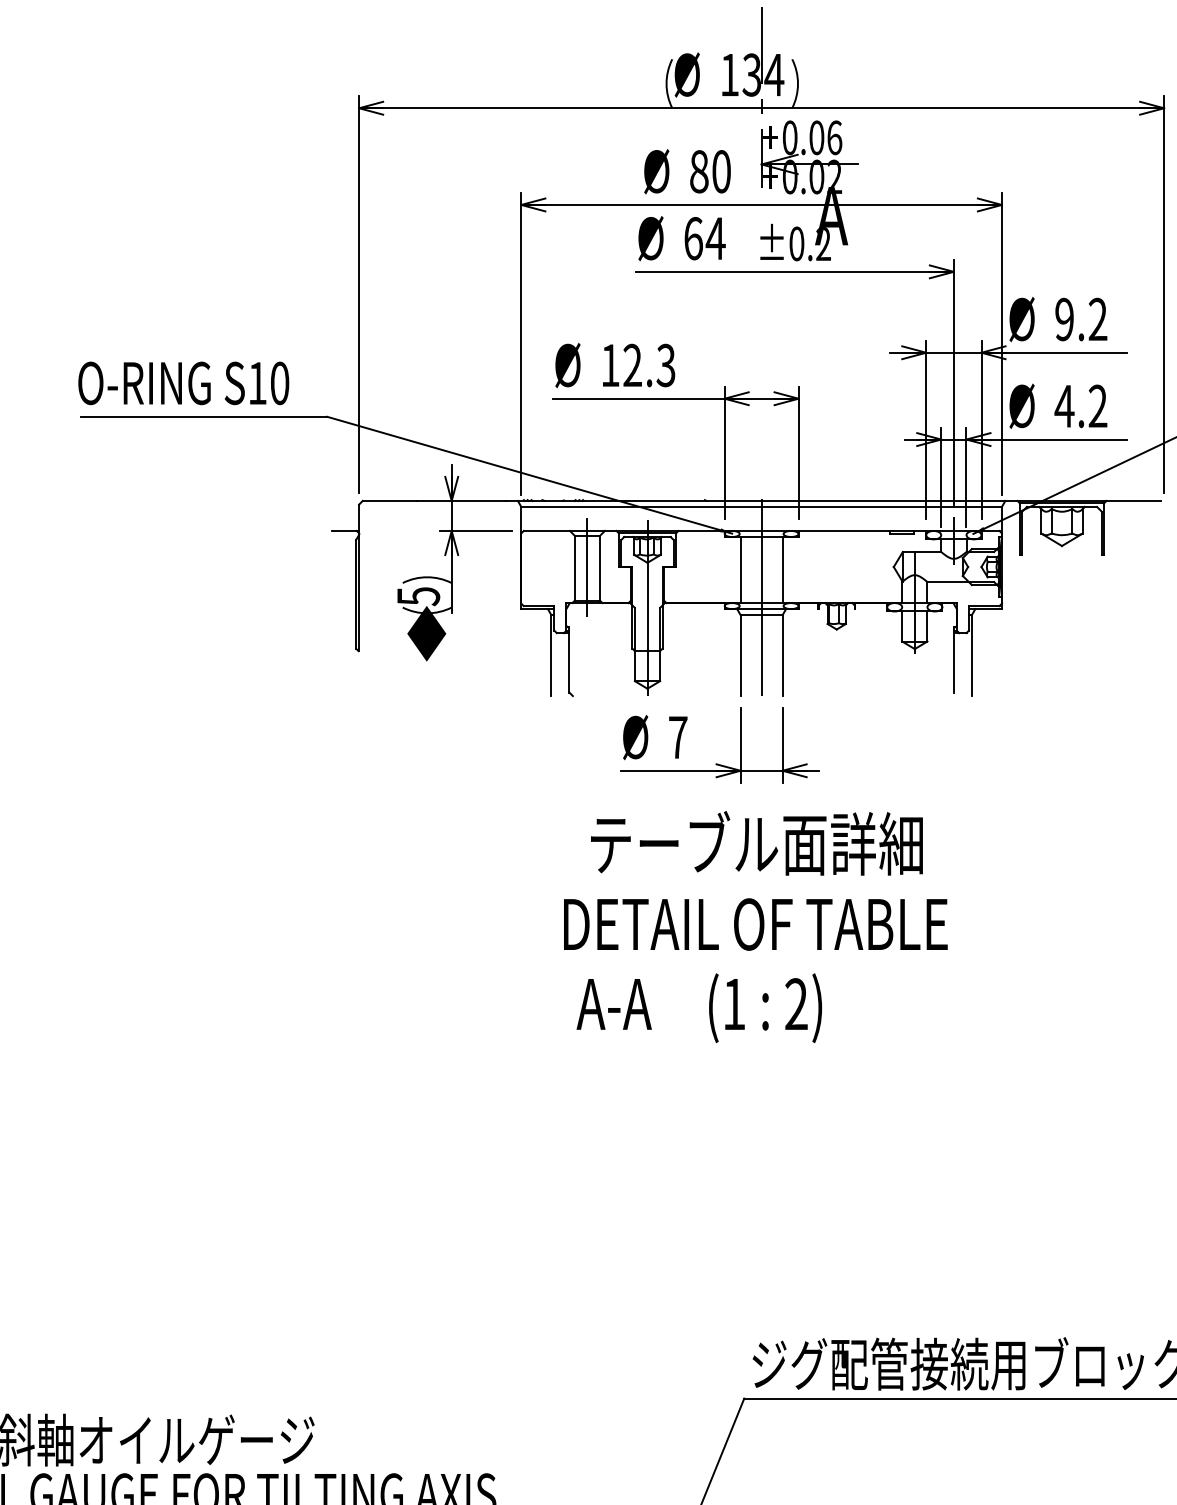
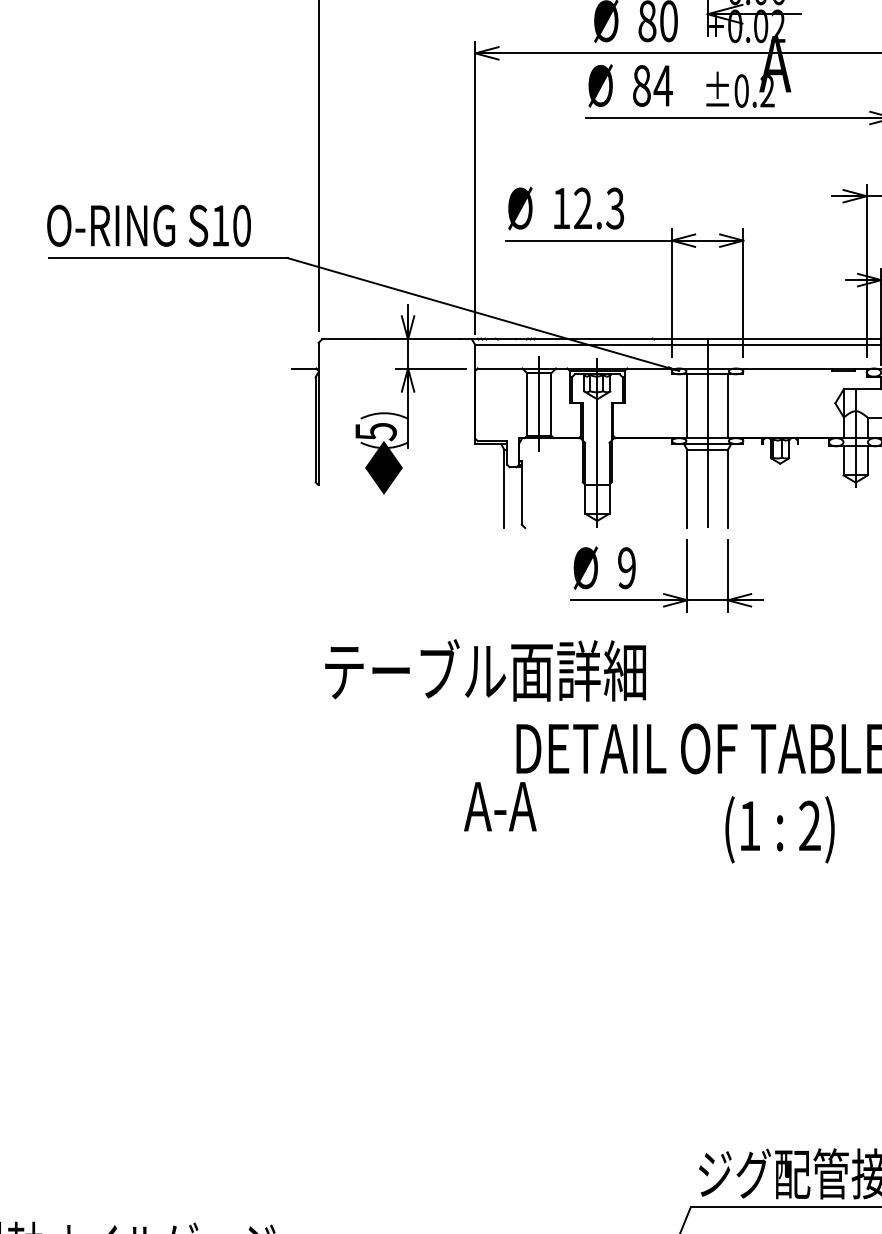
text: (693, 238) -> (641, 85), 64 -> 84
text: (678, 737) -> (627, 568), 7 -> 9
text: (756, 843) -> (485, 670), moved
text: (613, 1004) -> (499, 806), moved
text: (765, 1008) -> (779, 830), moved

